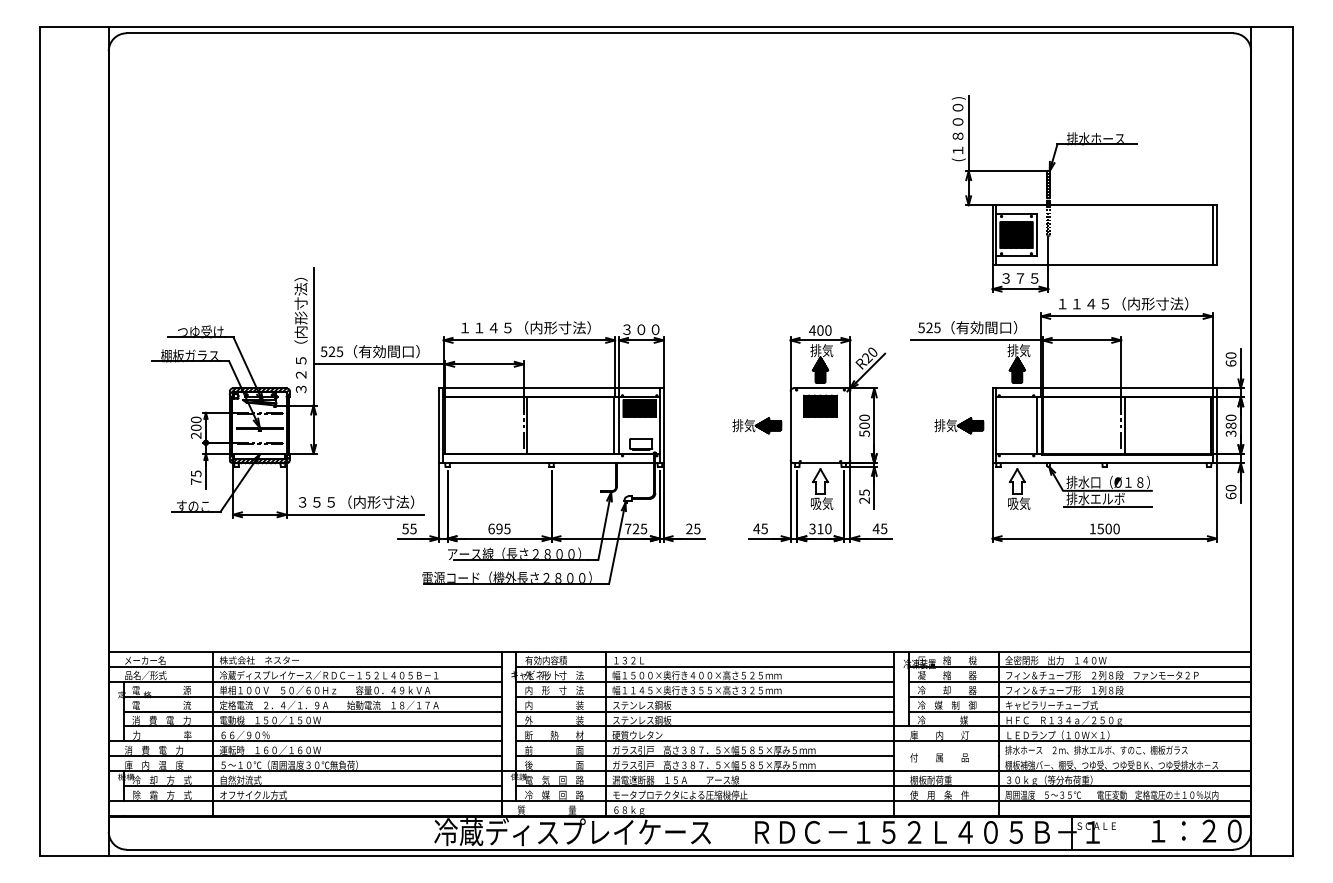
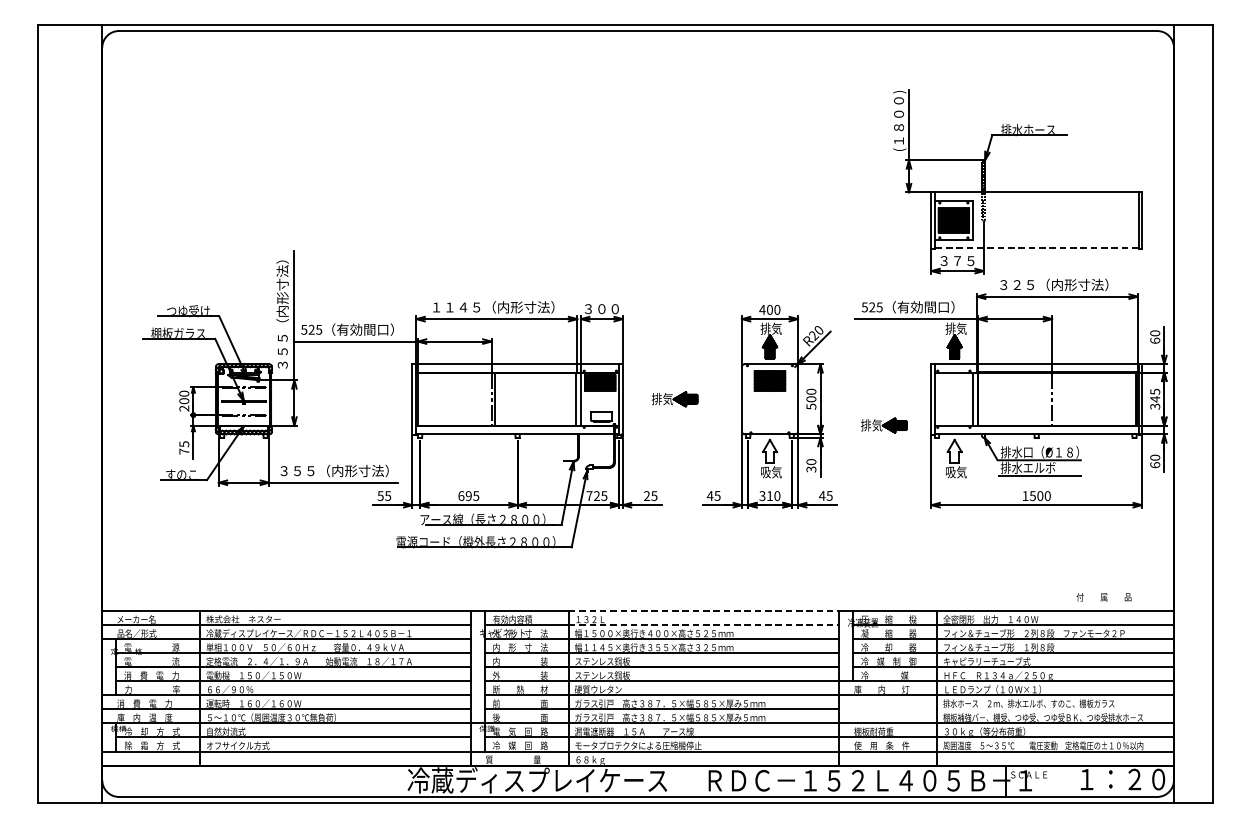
line: (1104, 265) -> (1036, 248), solid -> dashed
text: (1123, 303) -> (1054, 284), １１４５（内形寸法） -> ３２５（内形寸法）
text: (300, 374) -> (282, 351), ３２５（内形寸法） -> ３５５（内形寸法）
text: (1230, 421) -> (1154, 395), 380 -> 345
part: (757, 425) -> (675, 398), moved
part: (959, 425) -> (884, 425), moved
line: (1124, 425) -> (1055, 398), removed
text: (864, 496) -> (811, 465), 25 -> 30
line: (750, 651) -> (704, 611), solid -> dashed
line: (750, 666) -> (704, 625), solid -> dashed
text: (939, 757) -> (1103, 596), moved

